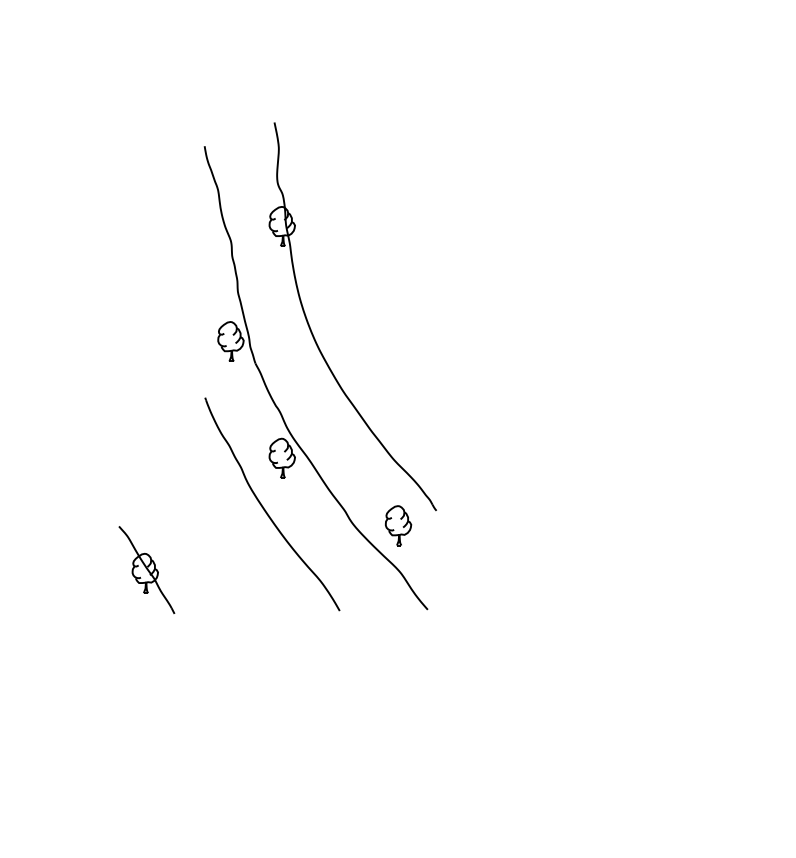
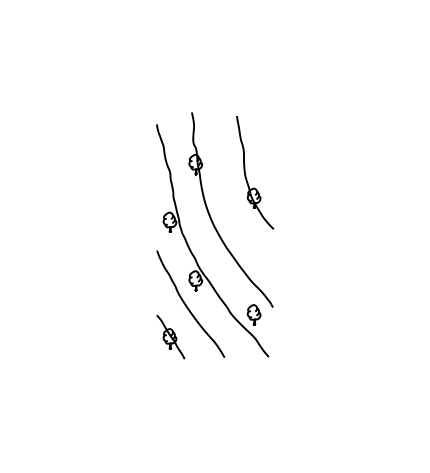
part: (383, 248) -> (246, 175), added
part: (146, 568) -> (170, 336), moved

